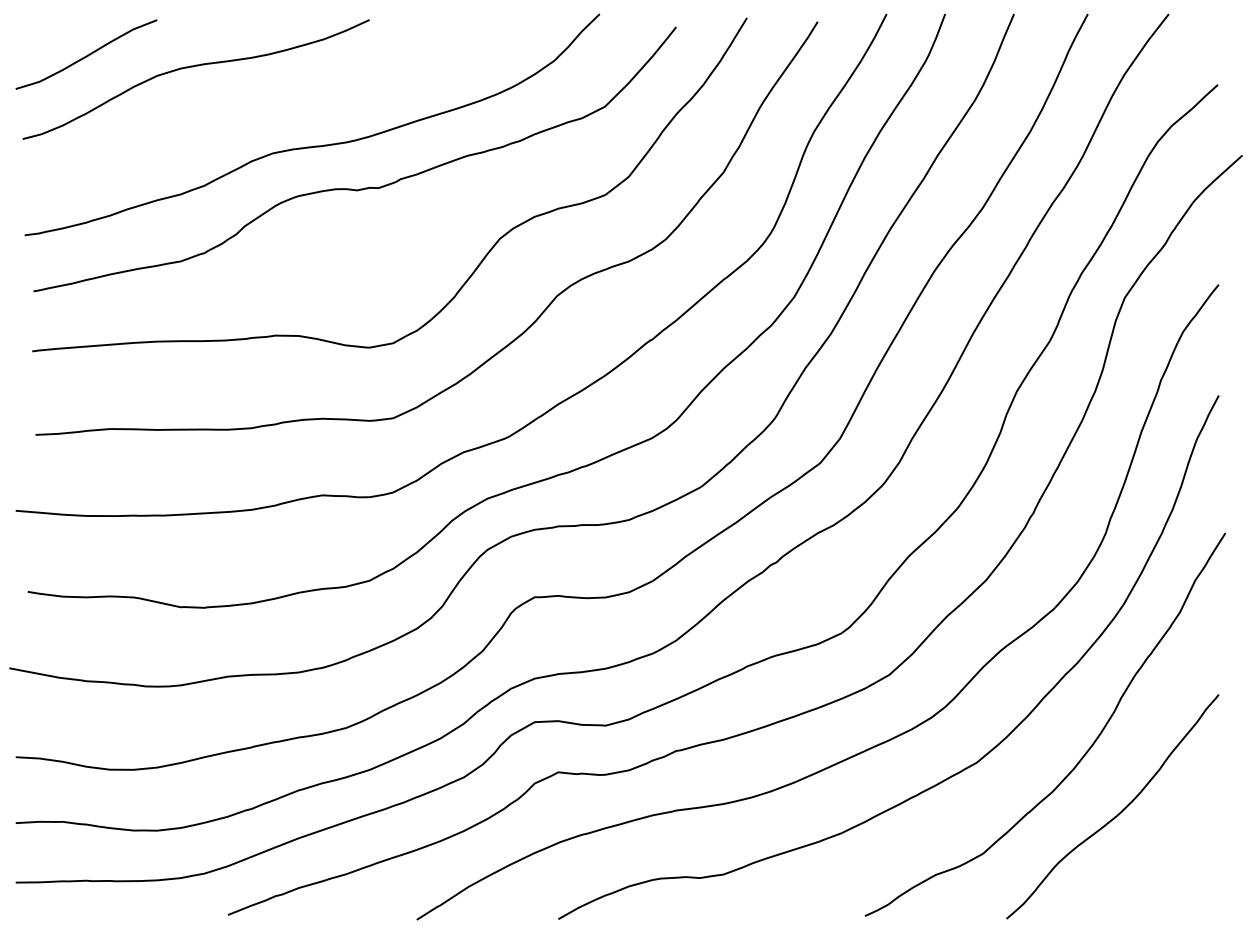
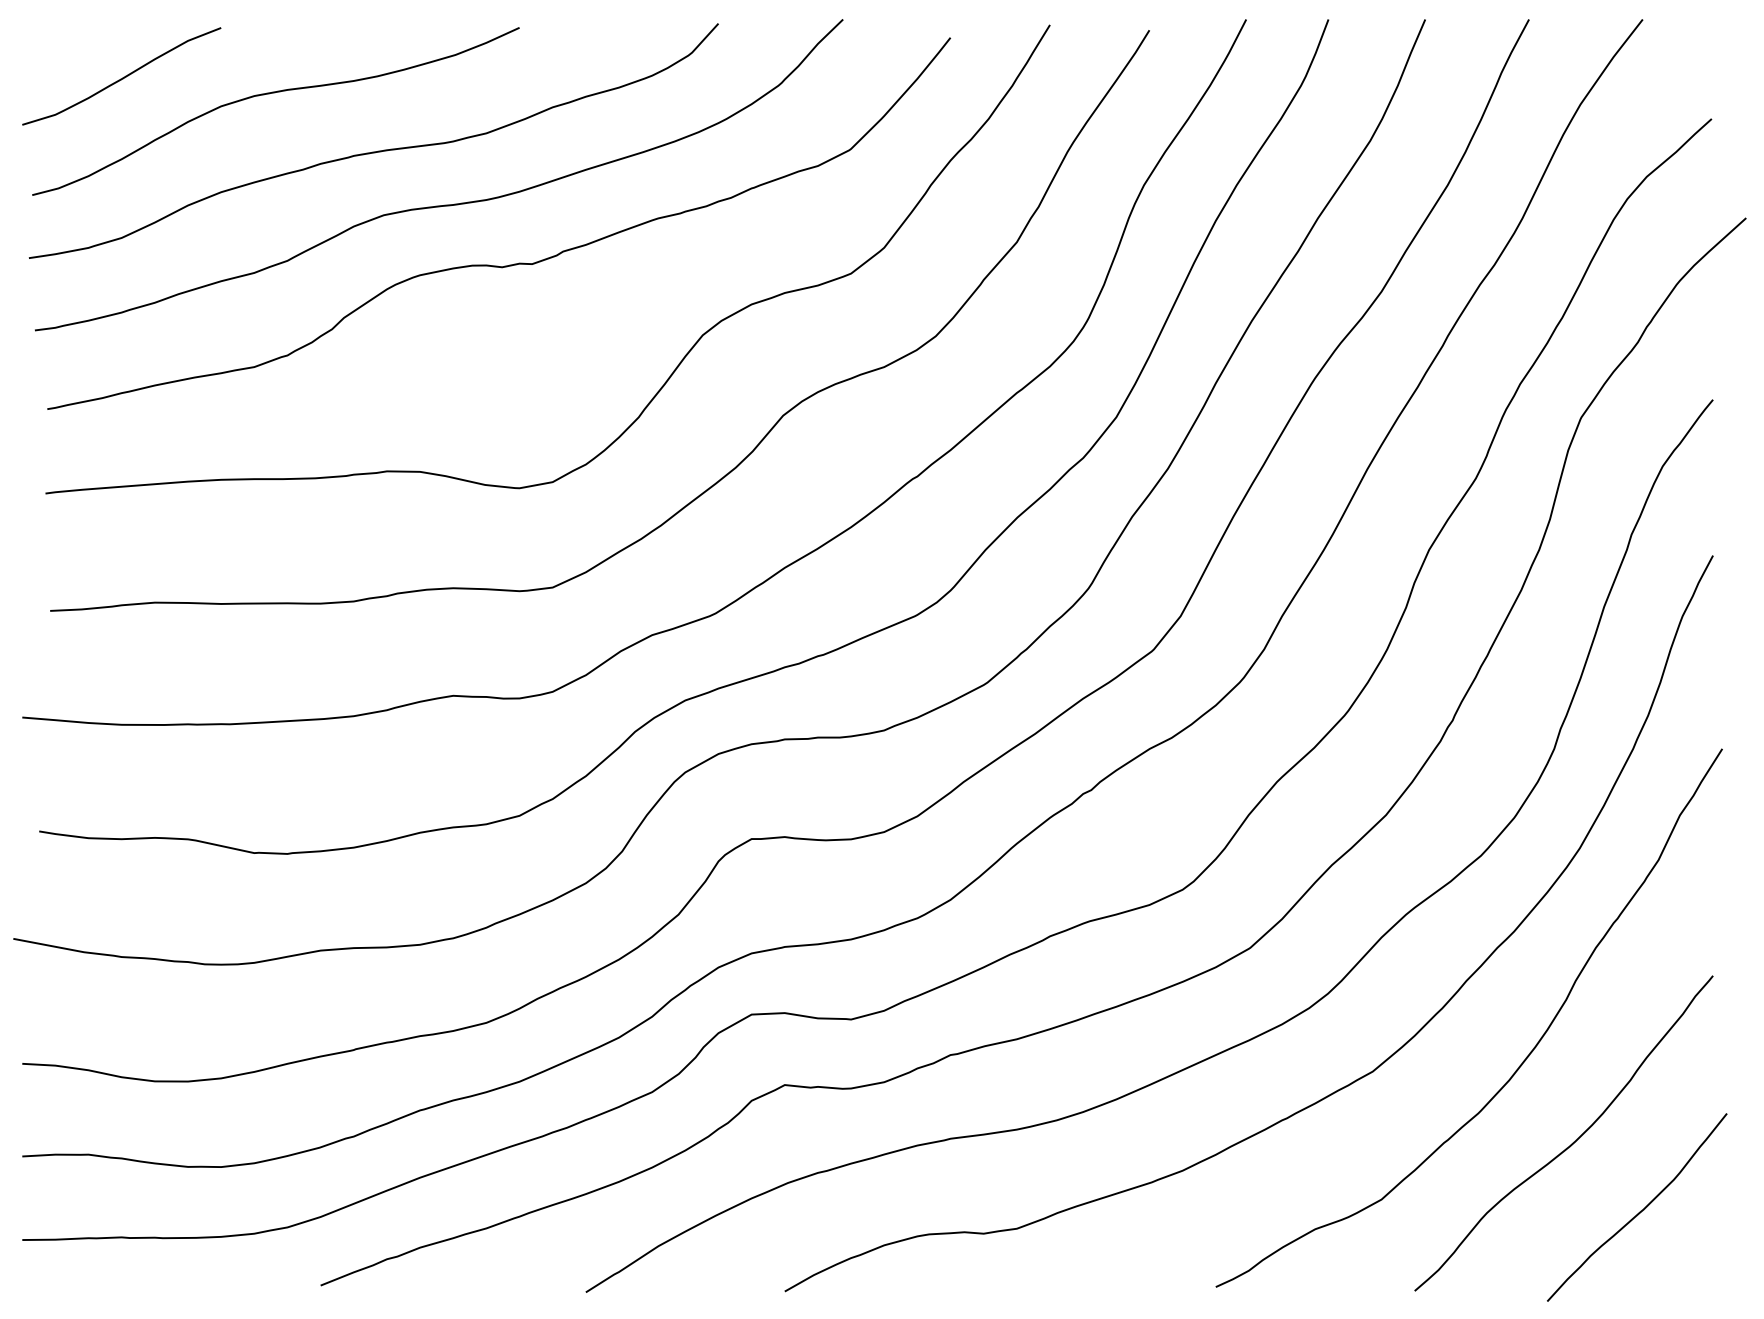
curve: (265, 108) -> (373, 151), added
curve: (1167, 861) -> (1640, 1210), added

